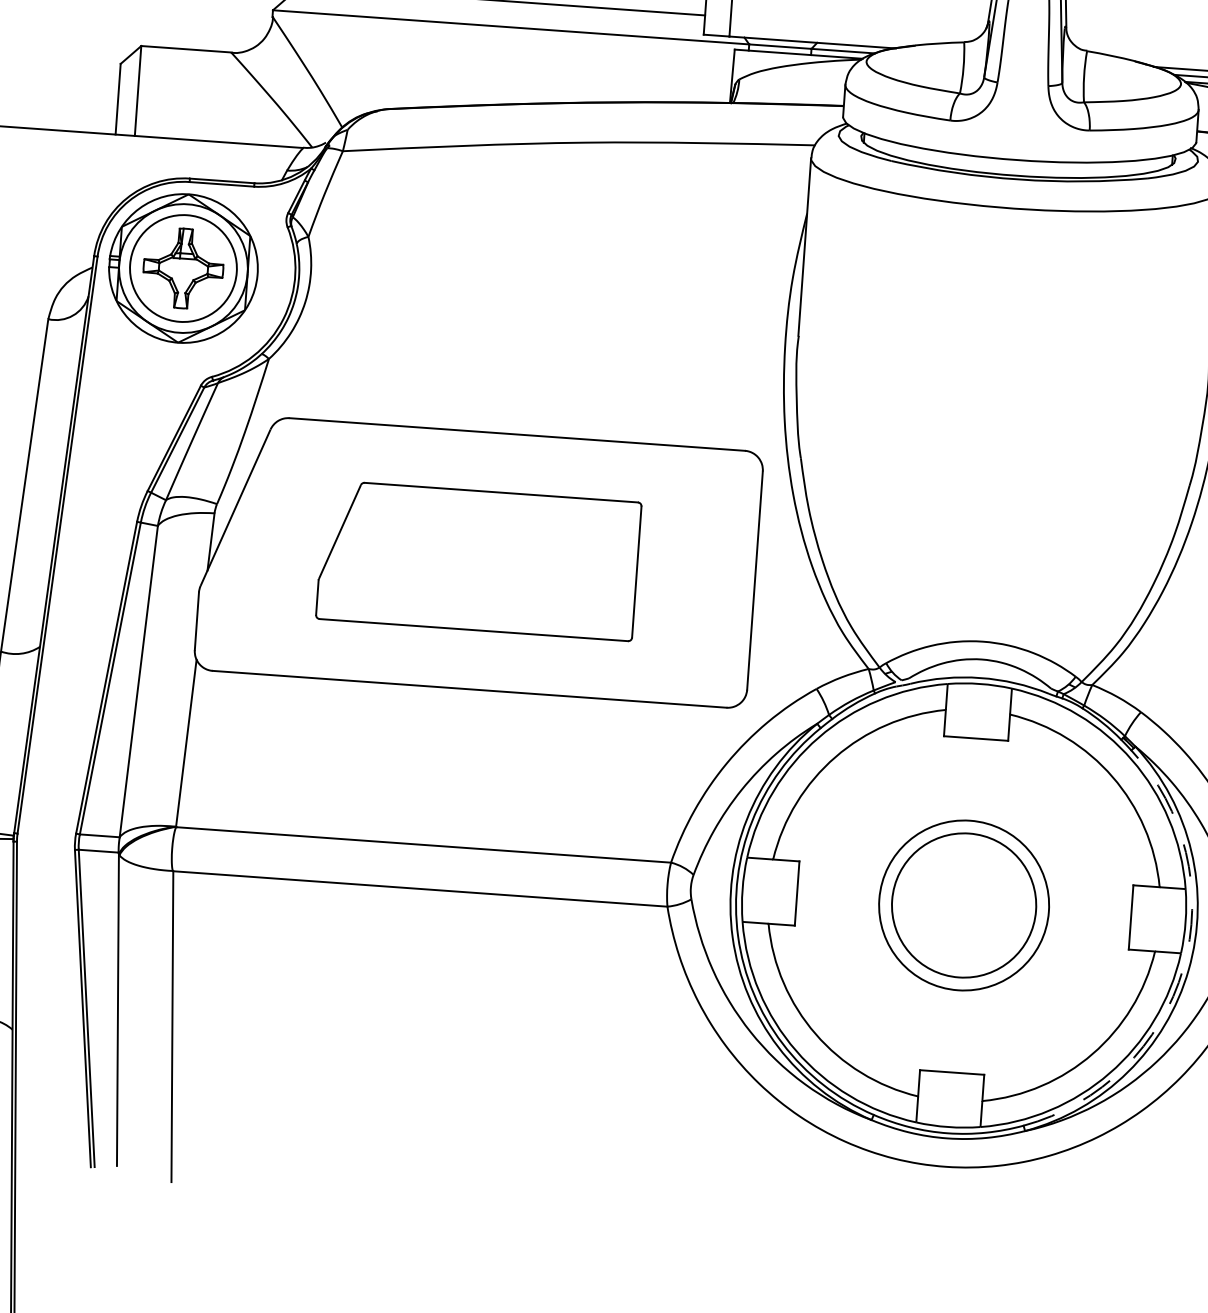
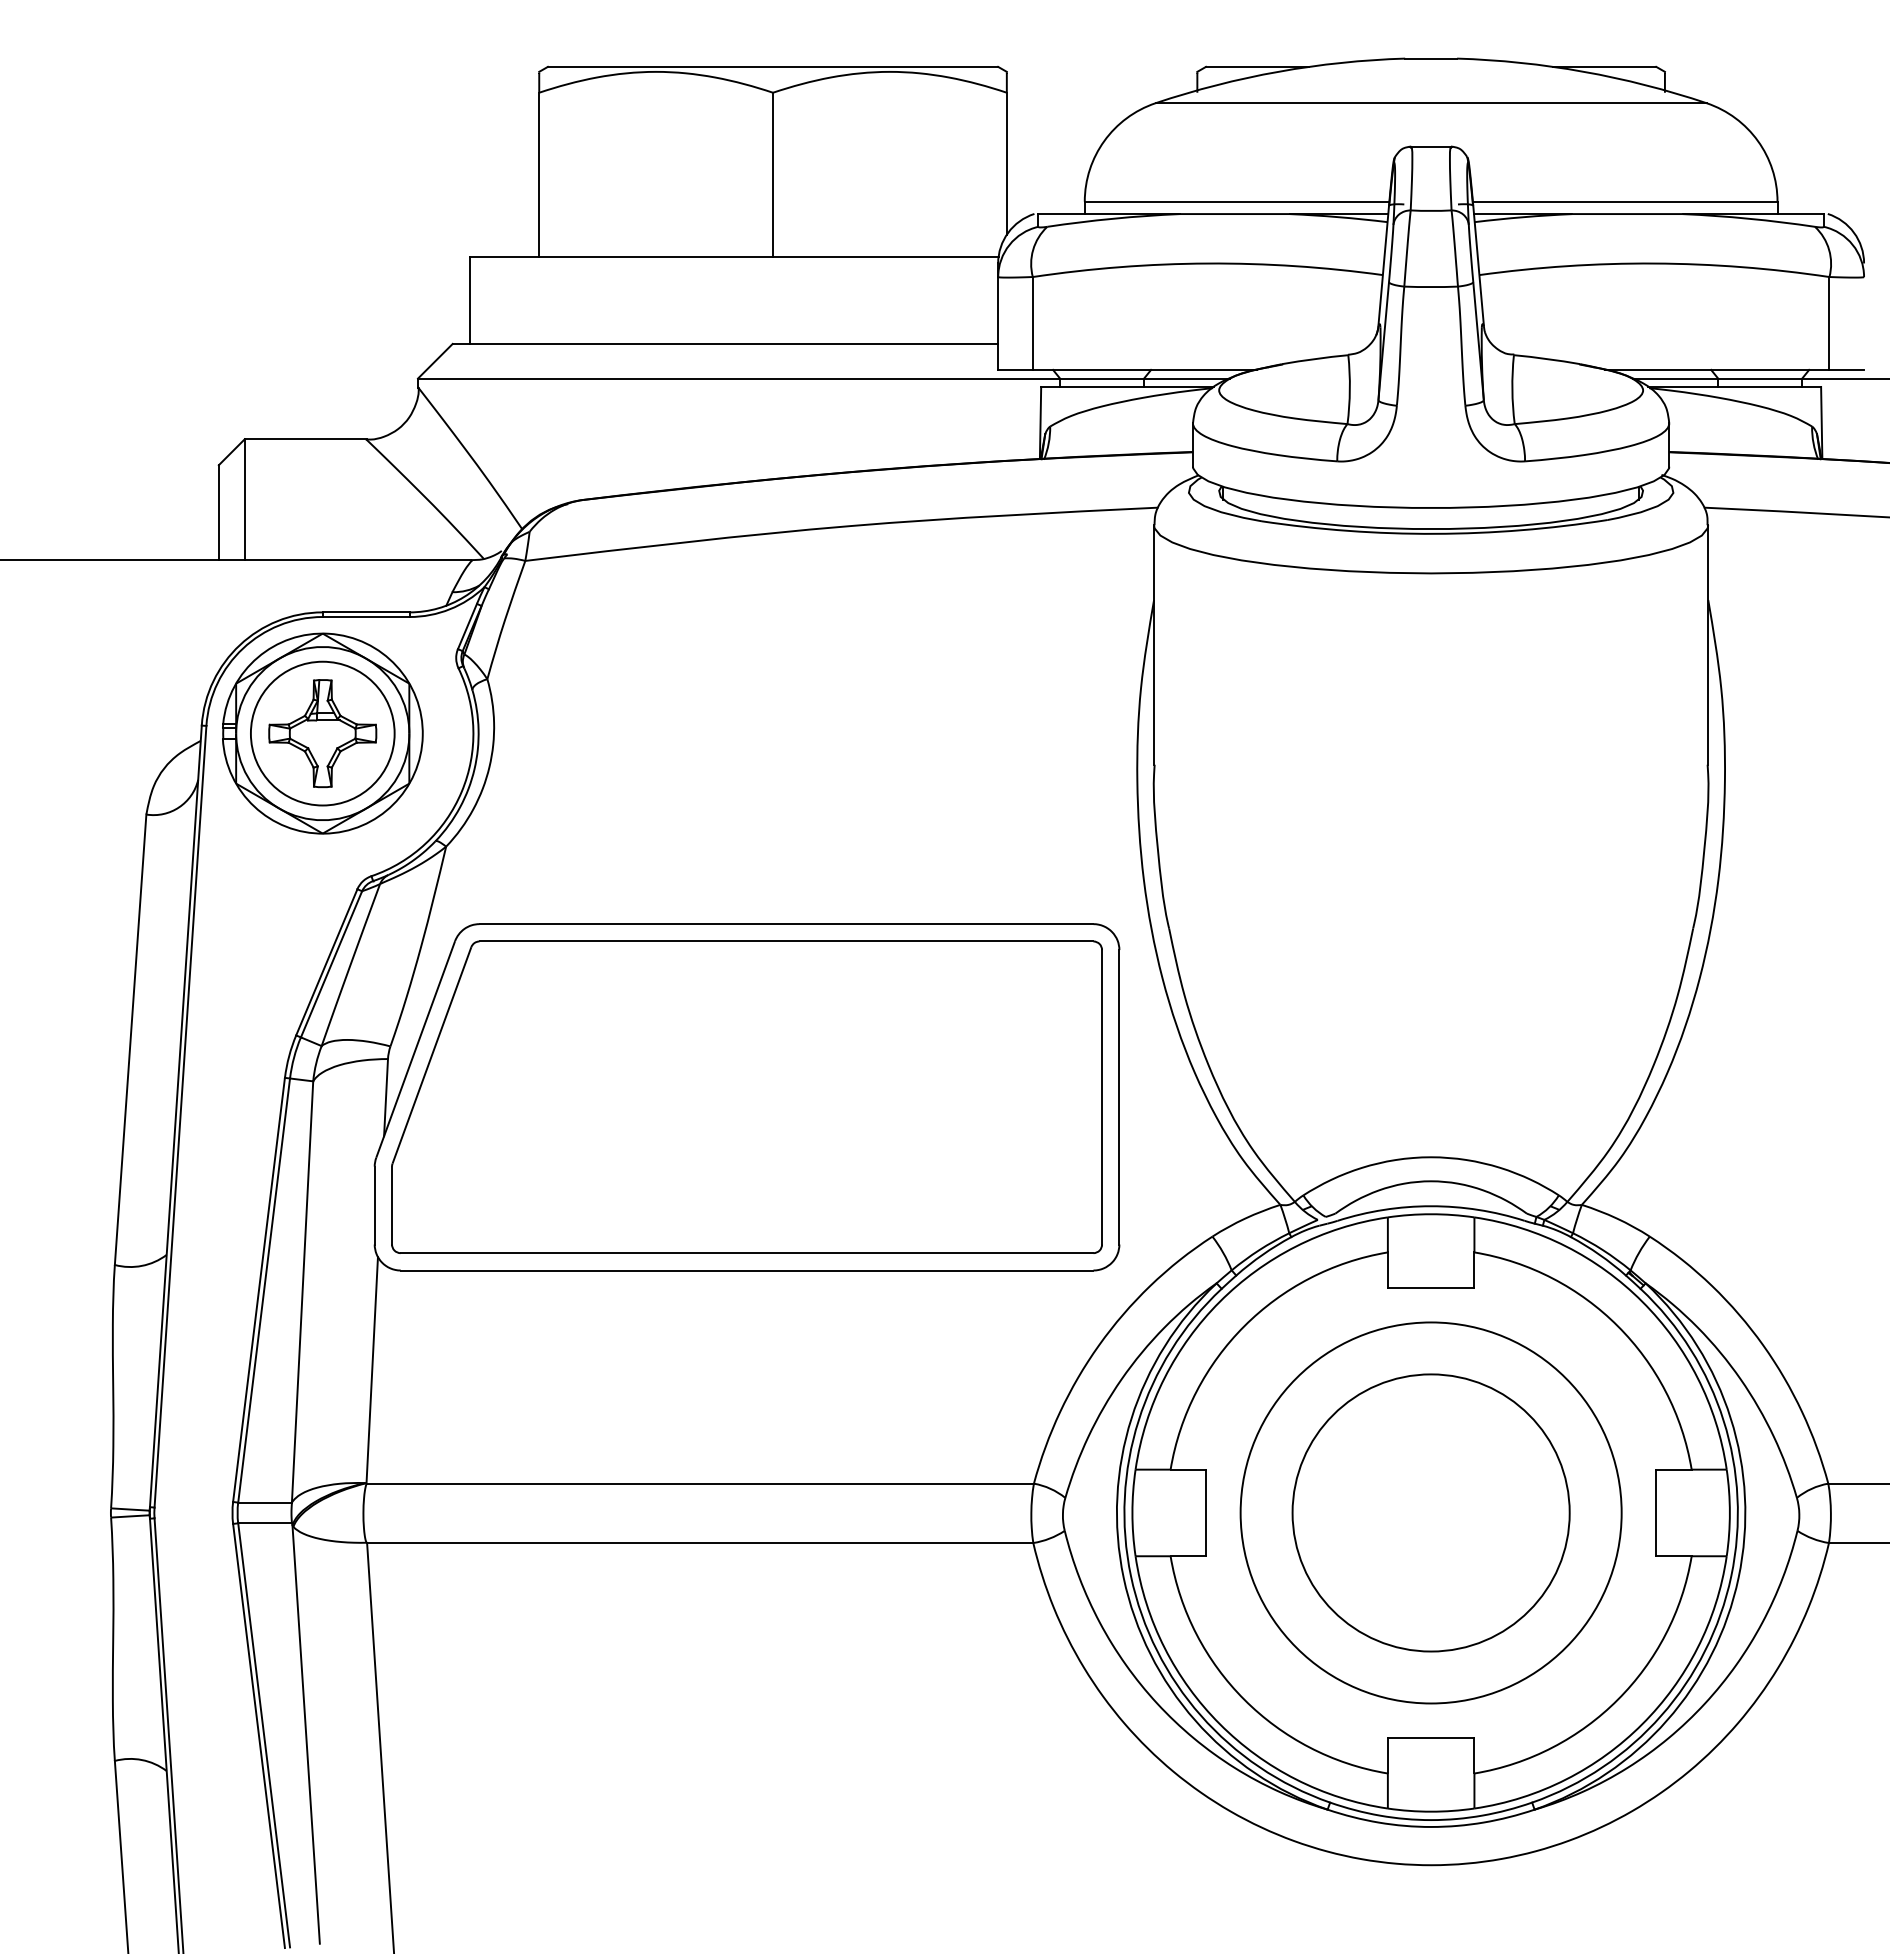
part: (478, 560) -> (746, 1096), size x1.67
circle: (963, 905) -> (1430, 1512), size x1.43
circle: (963, 905) -> (1430, 1512), size x1.67
arc: (1183, 968) -> (1731, 1576), dashed -> solid

